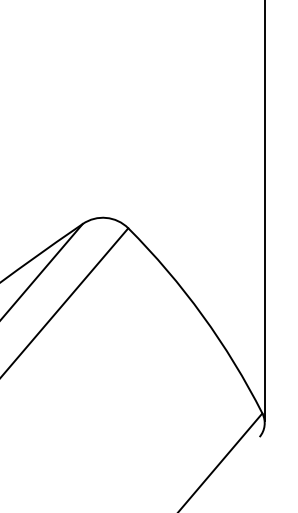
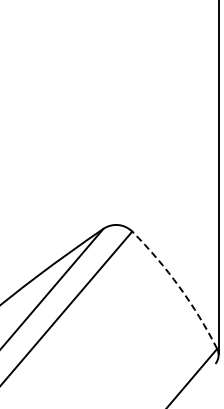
arc: (202, 314) -> (179, 286), solid -> dashed

